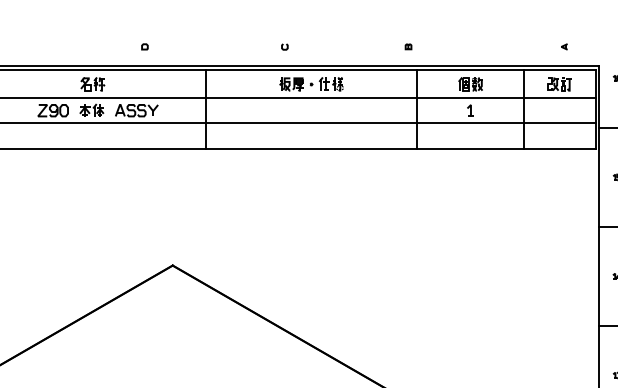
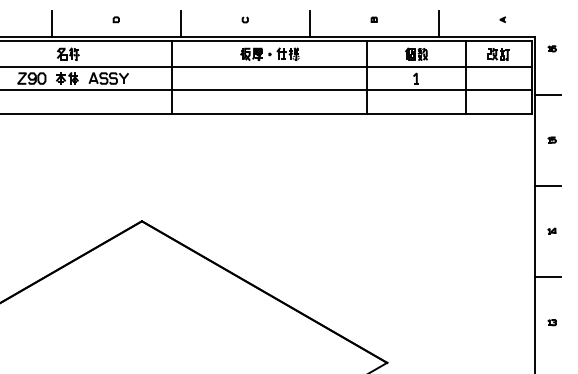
curve: (407, 46) -> (373, 19), moved
line: (74, 52) -> (51, 24), added
line: (214, 52) -> (180, 24), added
line: (354, 52) -> (309, 24), added
line: (494, 52) -> (438, 24), added

